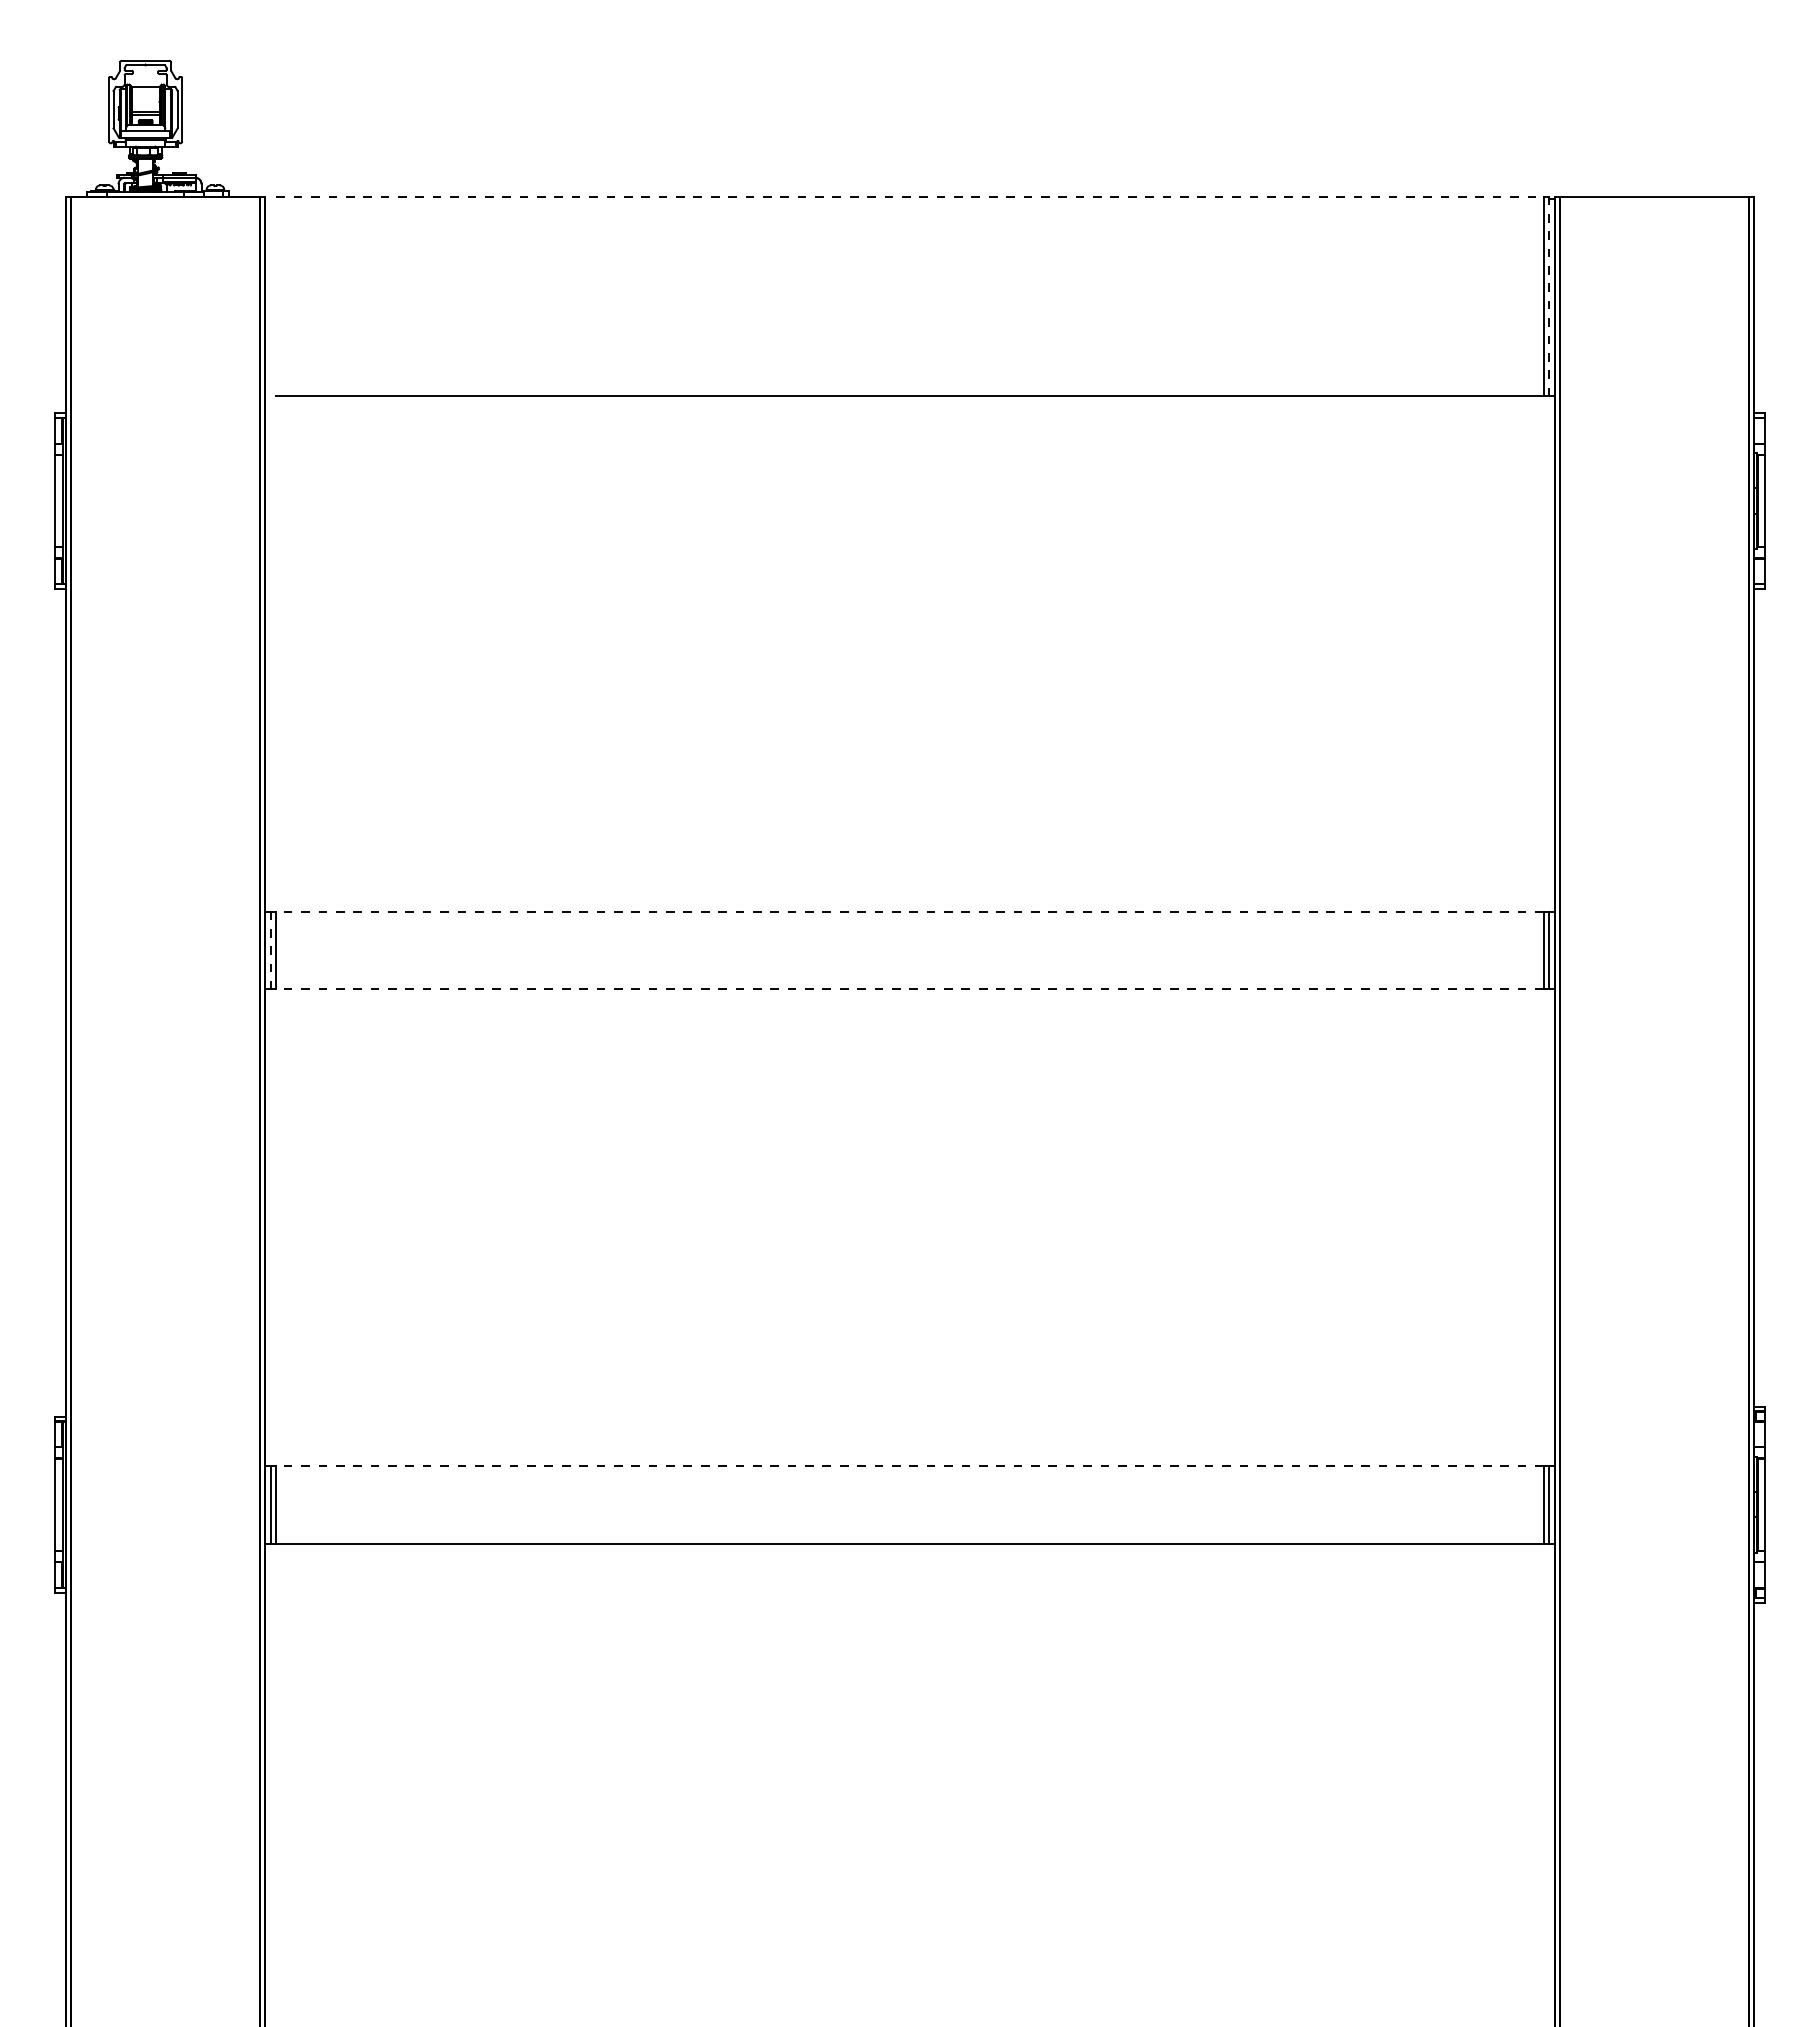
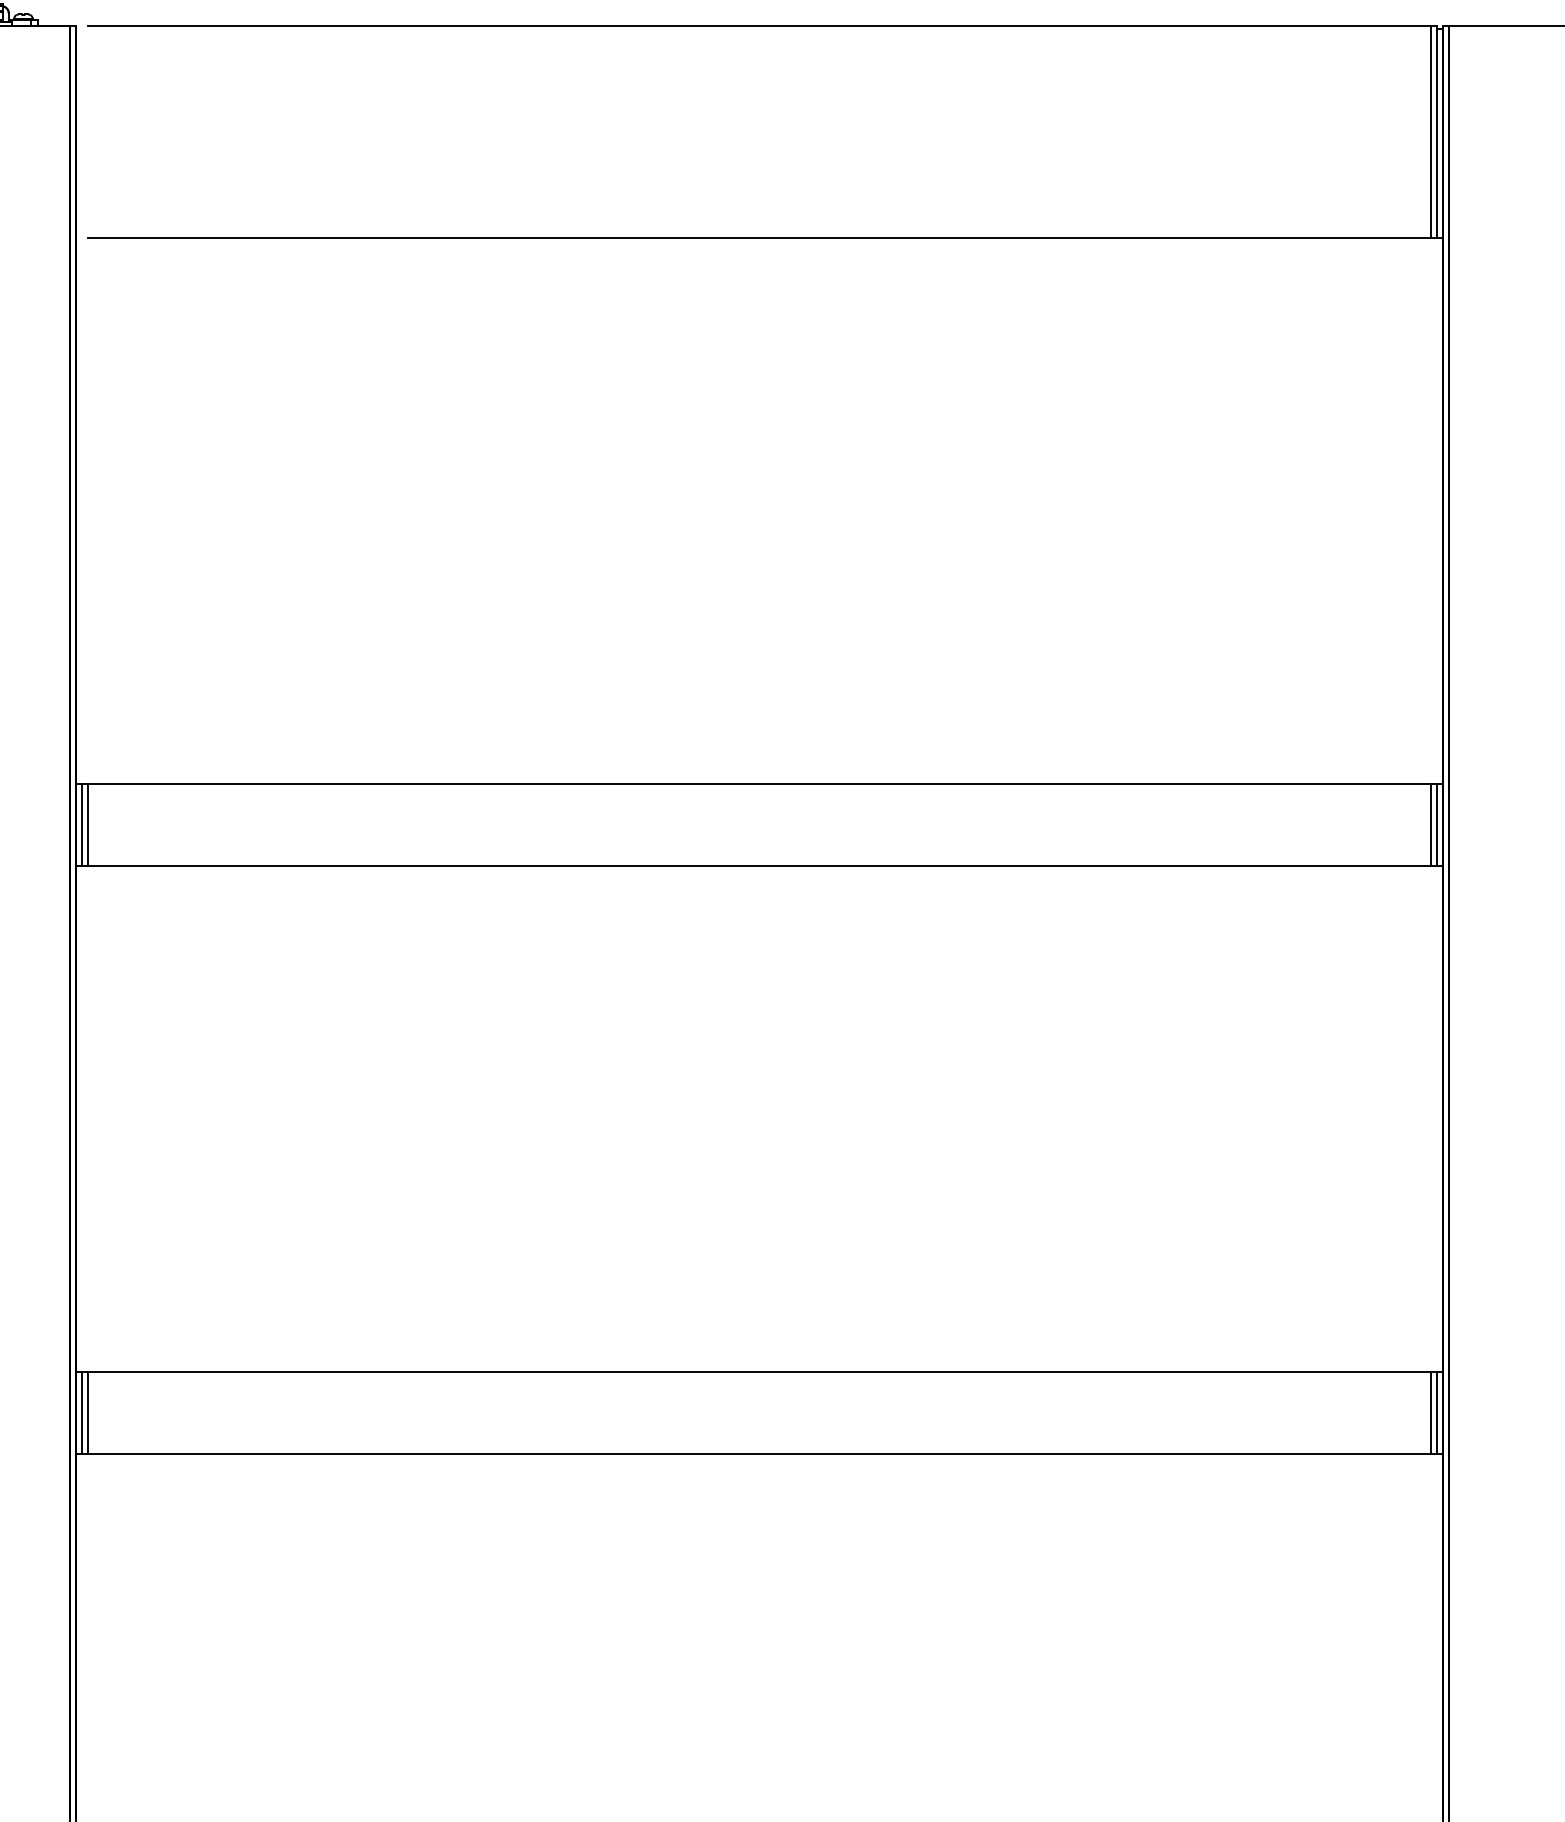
line: (910, 196) -> (760, 26), dashed -> solid
line: (1549, 296) -> (1437, 132), dashed -> solid
line: (910, 911) -> (760, 784), dashed -> solid
line: (270, 950) -> (81, 825), dashed -> solid
line: (910, 989) -> (760, 866), dashed -> solid
line: (910, 1465) -> (760, 1371), dashed -> solid

